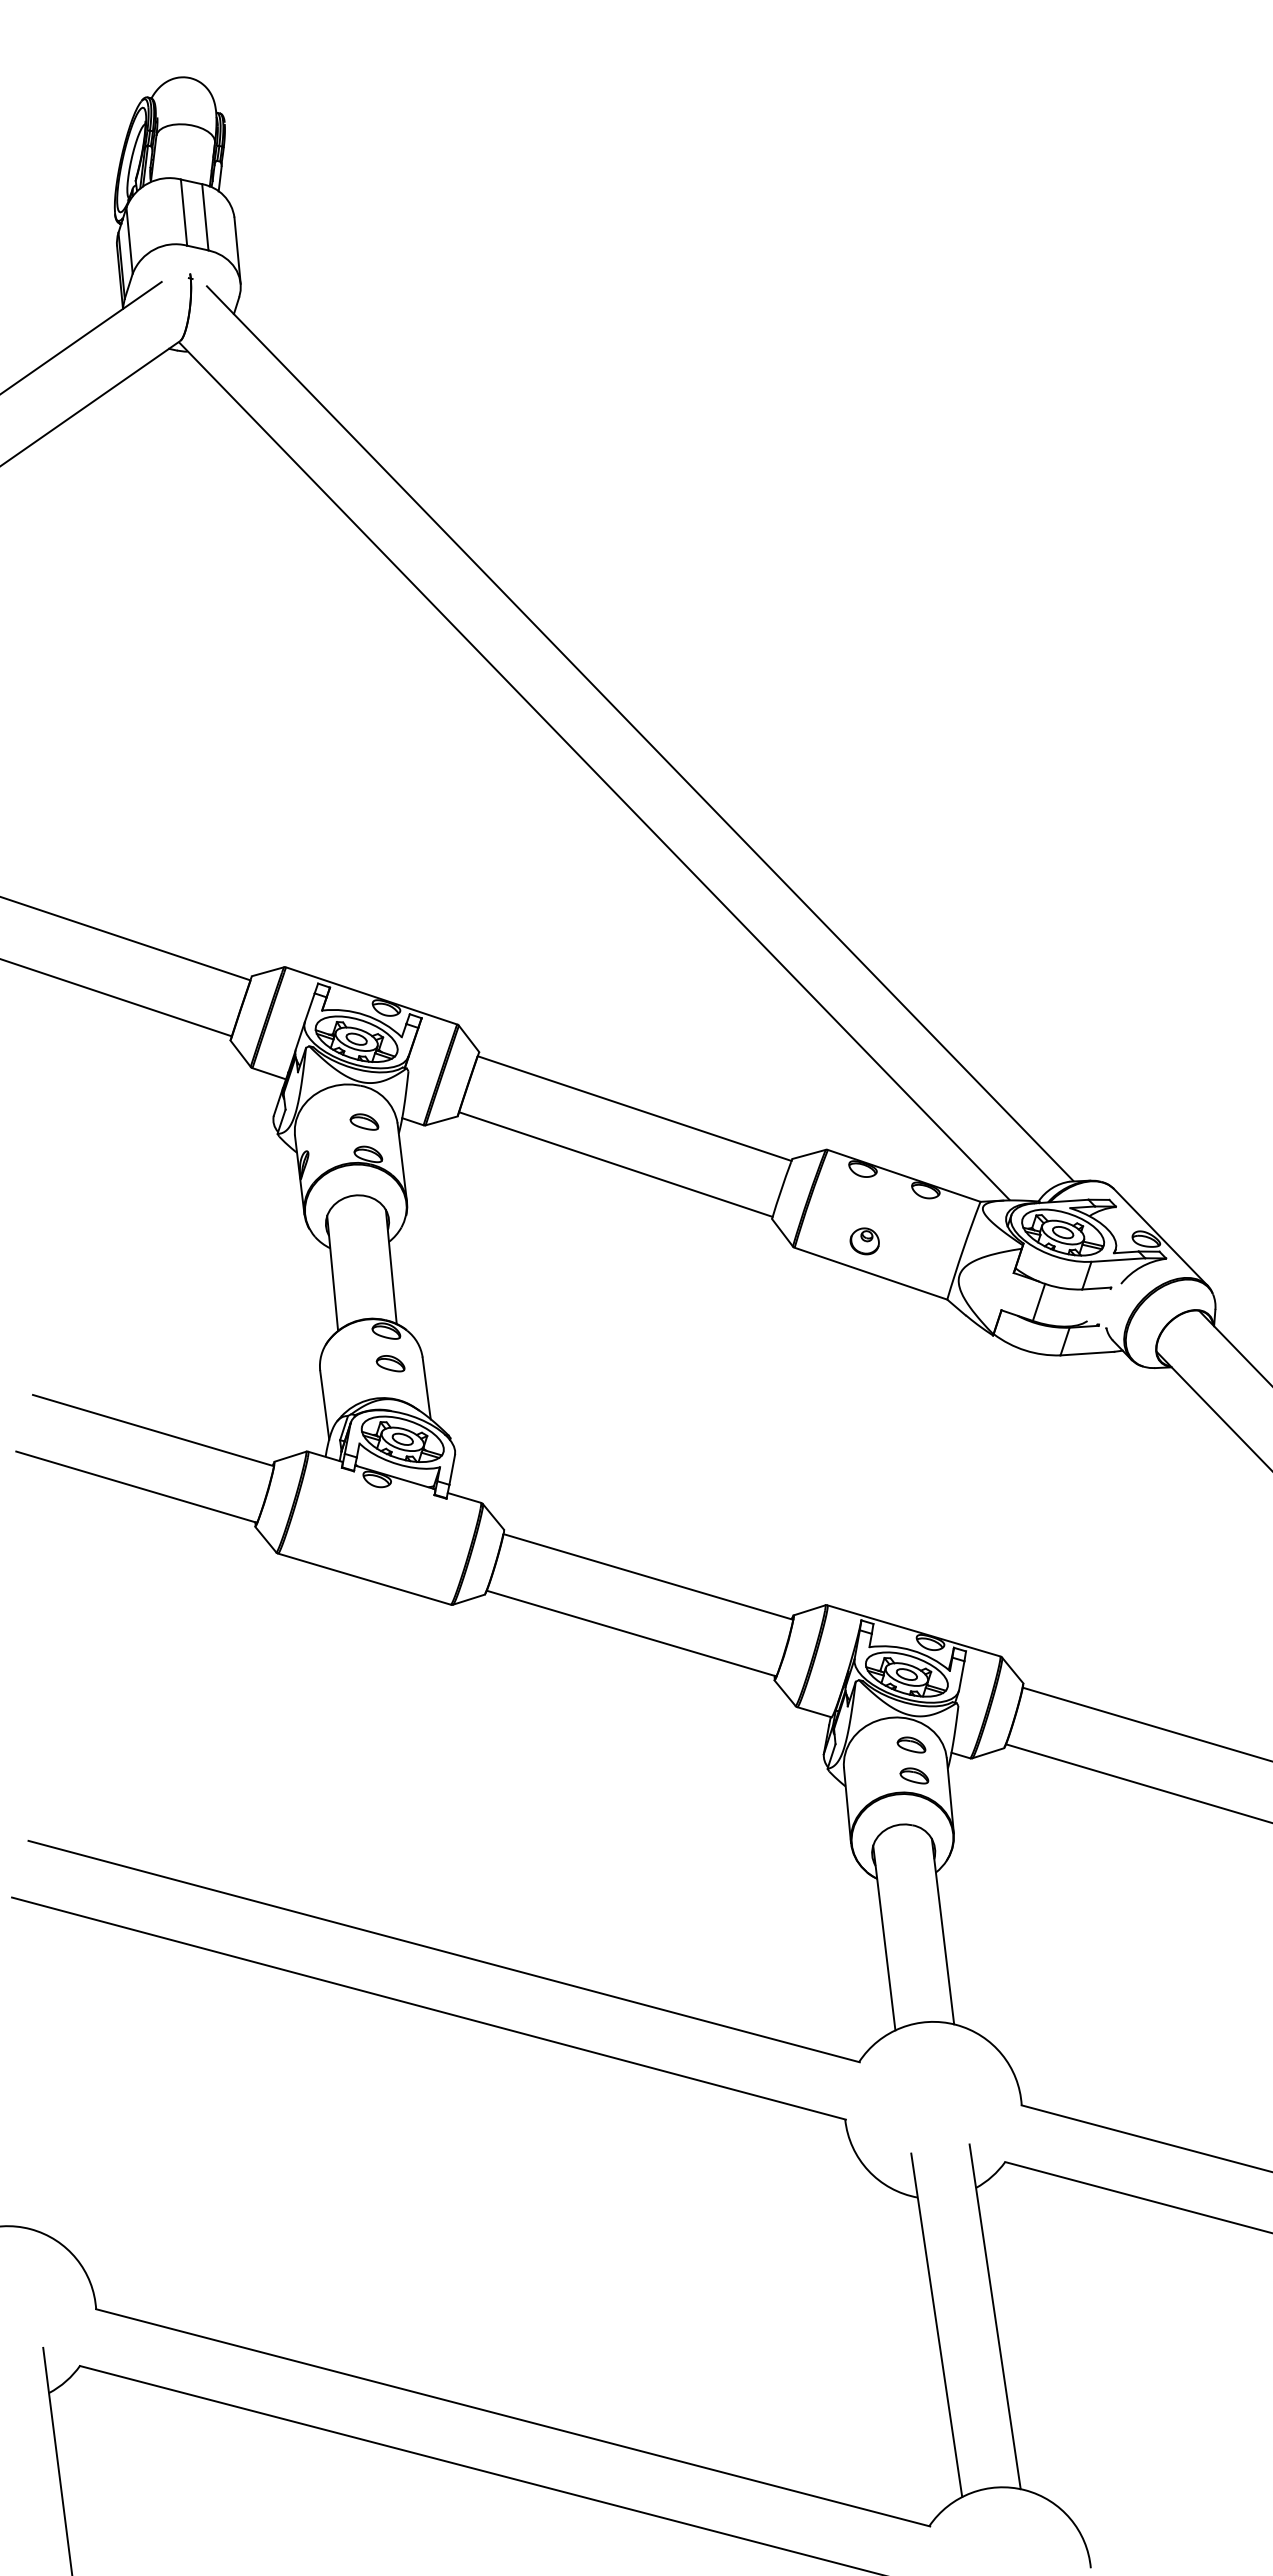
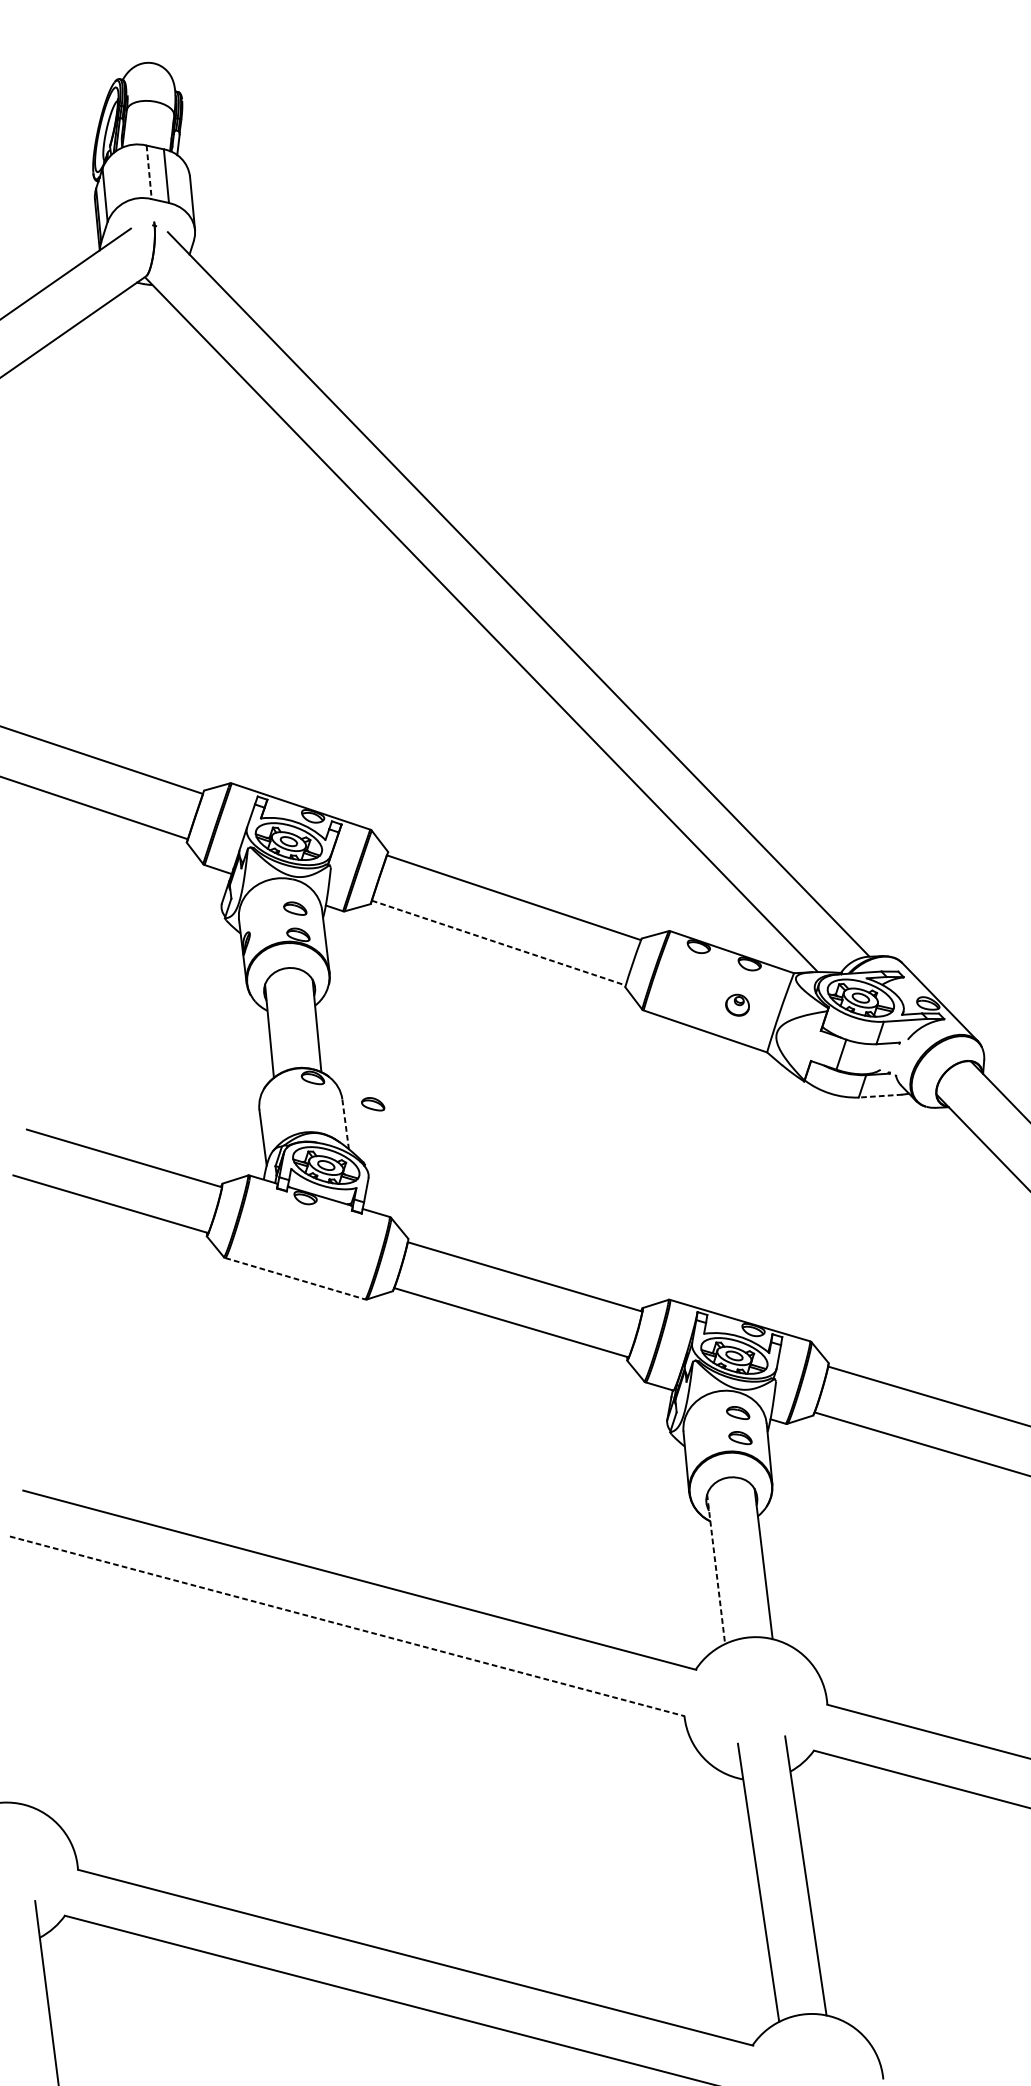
line: (184, 213) -> (149, 173), solid -> dashed
line: (616, 1164) -> (499, 943), solid -> dashed
part: (864, 1241) -> (737, 1005), moved
line: (1087, 1353) -> (880, 1096), solid -> dashed
part: (390, 1363) -> (373, 1104), moved
line: (426, 1388) -> (345, 1124), solid -> dashed
line: (365, 1579) -> (296, 1278), solid -> dashed
line: (884, 1938) -> (716, 1569), solid -> dashed
line: (429, 2008) -> (347, 1626), solid -> dashed

